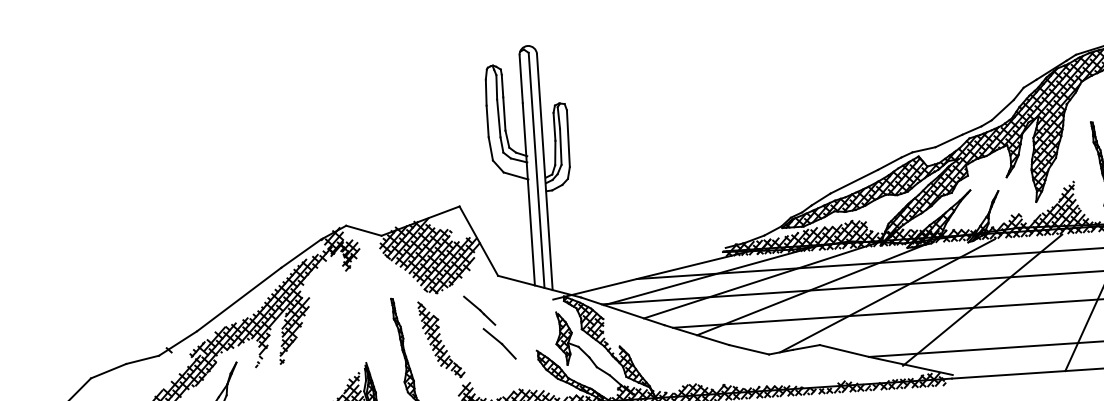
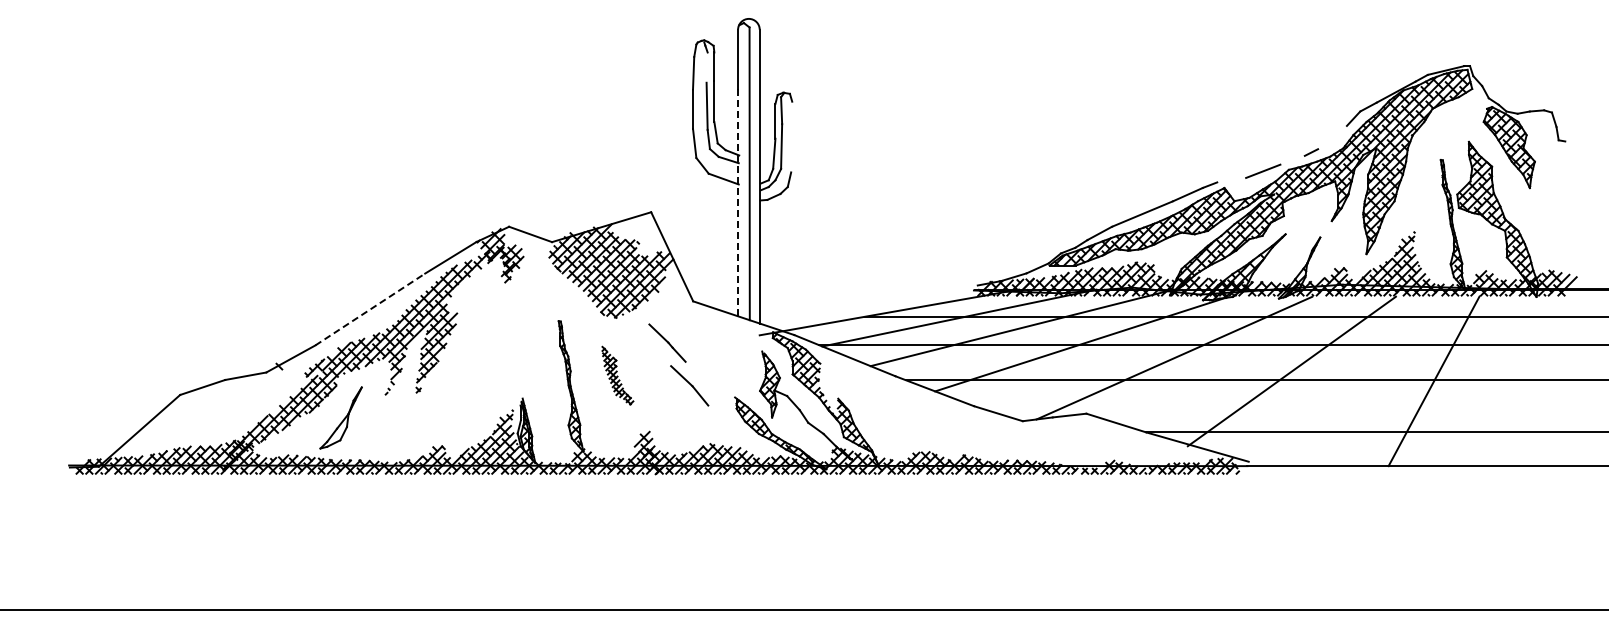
line: (496, 87) -> (706, 67), removed
line: (1002, 110) -> (1332, 137), removed
line: (971, 129) -> (1292, 159), removed
line: (568, 138) -> (791, 136), removed
line: (923, 149) -> (1231, 179), removed
line: (529, 194) -> (738, 203), solid -> dashed
line: (239, 299) -> (370, 309), solid -> dashed
part: (441, 339) -> (617, 375), size x0.6

